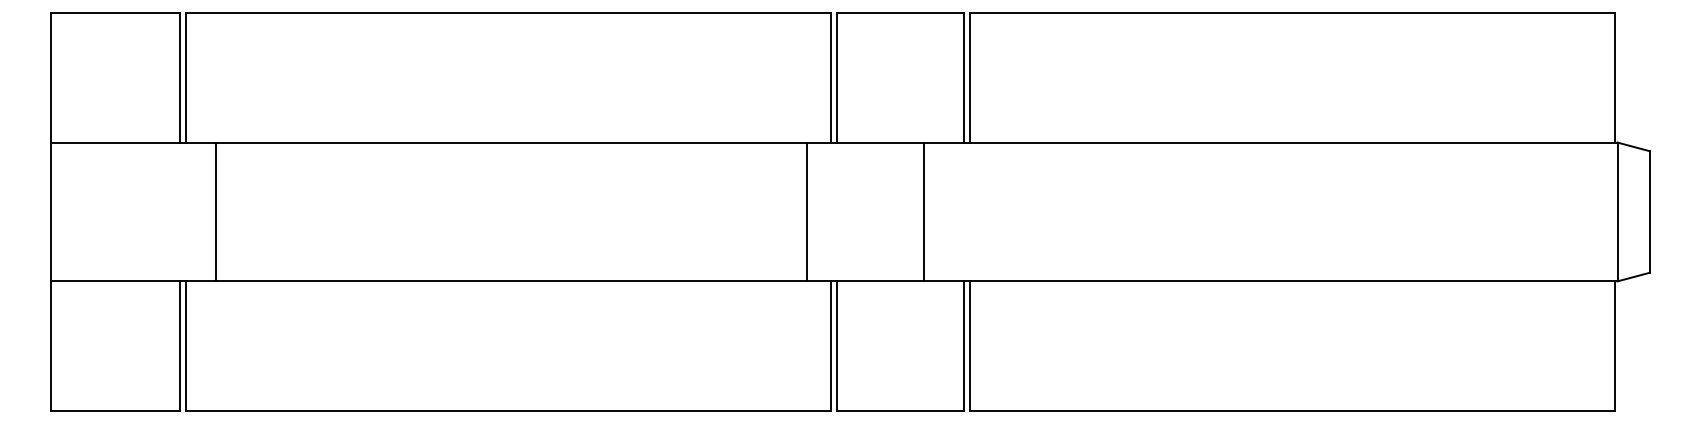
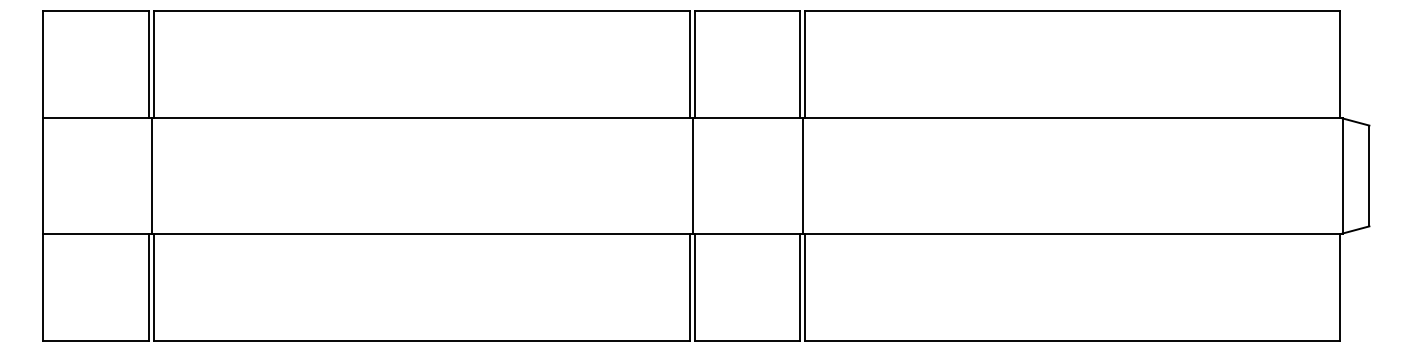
line: (215, 211) -> (151, 175), moved
line: (807, 211) -> (692, 175), moved
line: (924, 211) -> (803, 175), moved

